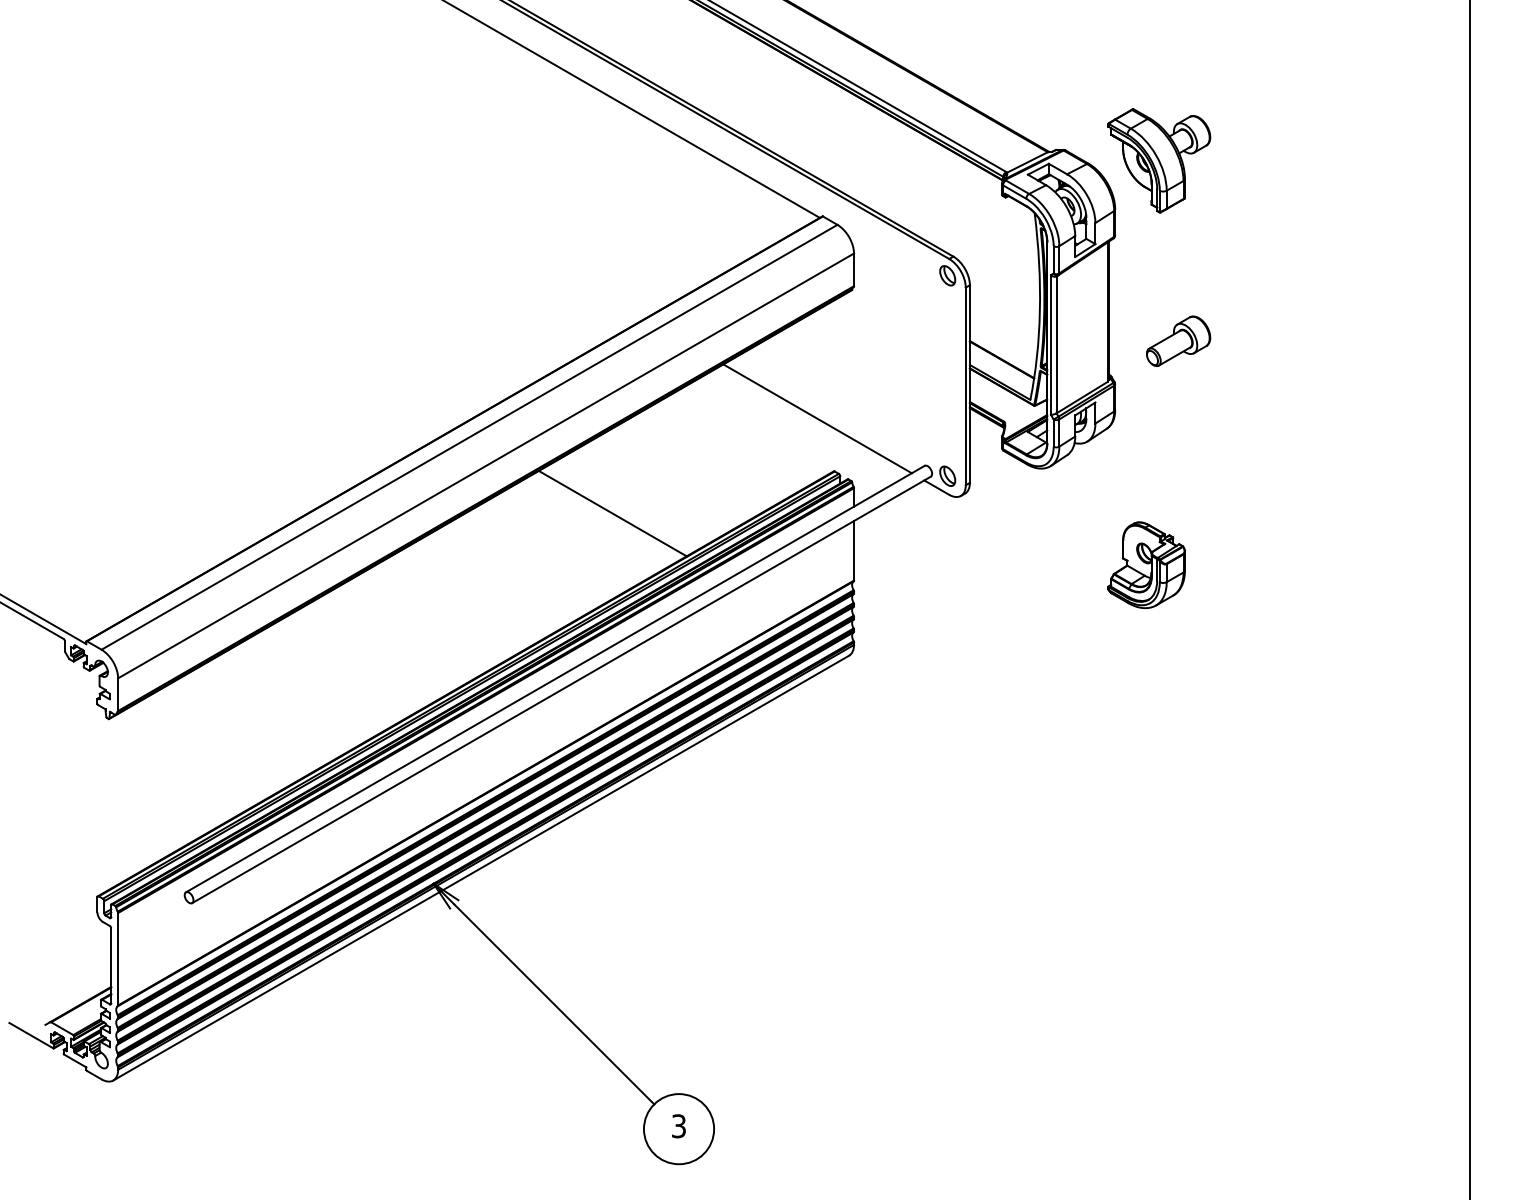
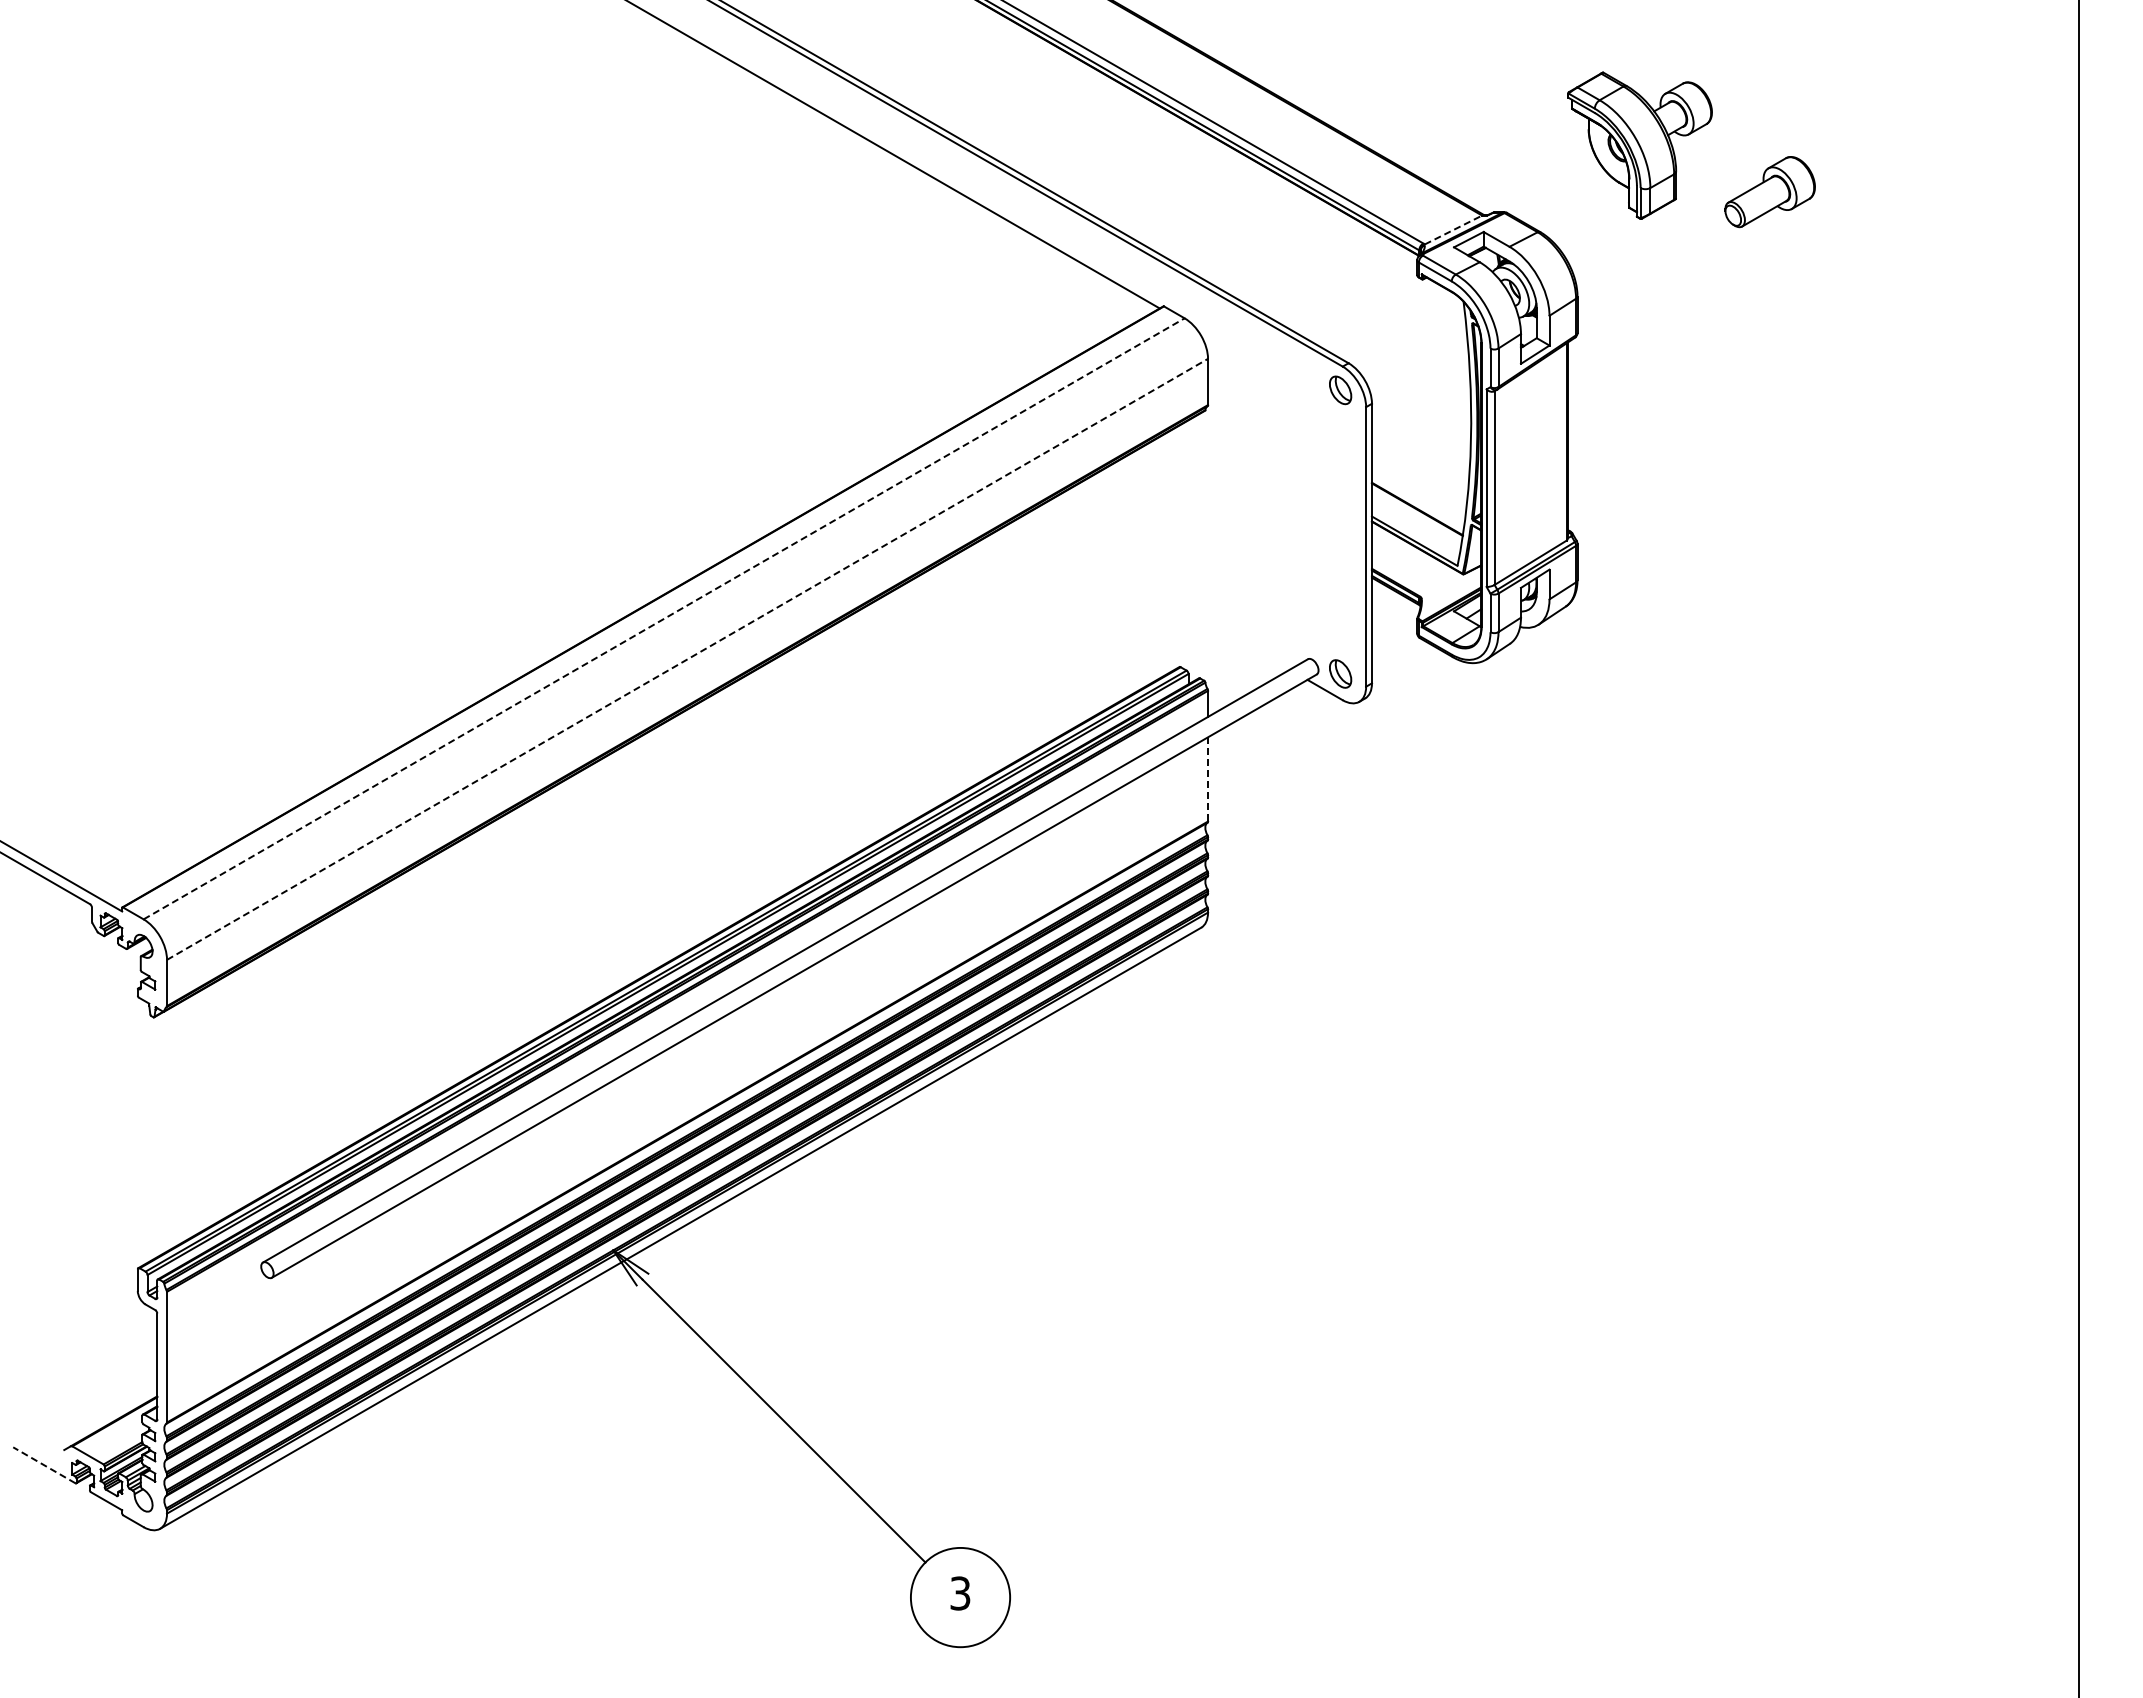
part: (1159, 160) -> (1639, 145), moved
line: (1027, 162) -> (1453, 229), solid -> dashed
part: (1178, 341) -> (1769, 192), moved
line: (817, 418) -> (1156, 592), removed
line: (469, 437) -> (664, 618), solid -> dashed
line: (486, 466) -> (687, 659), solid -> dashed
line: (612, 513) -> (866, 726), removed
line: (854, 550) -> (1208, 779), solid -> dashed
part: (1147, 565) -> (1622, 799), removed
line: (31, 1035) -> (44, 1465), solid -> dashed

